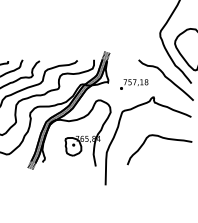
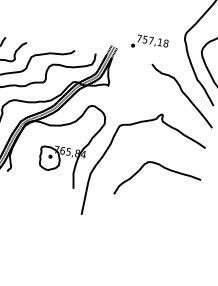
text: (134, 84) -> (150, 43), moved

